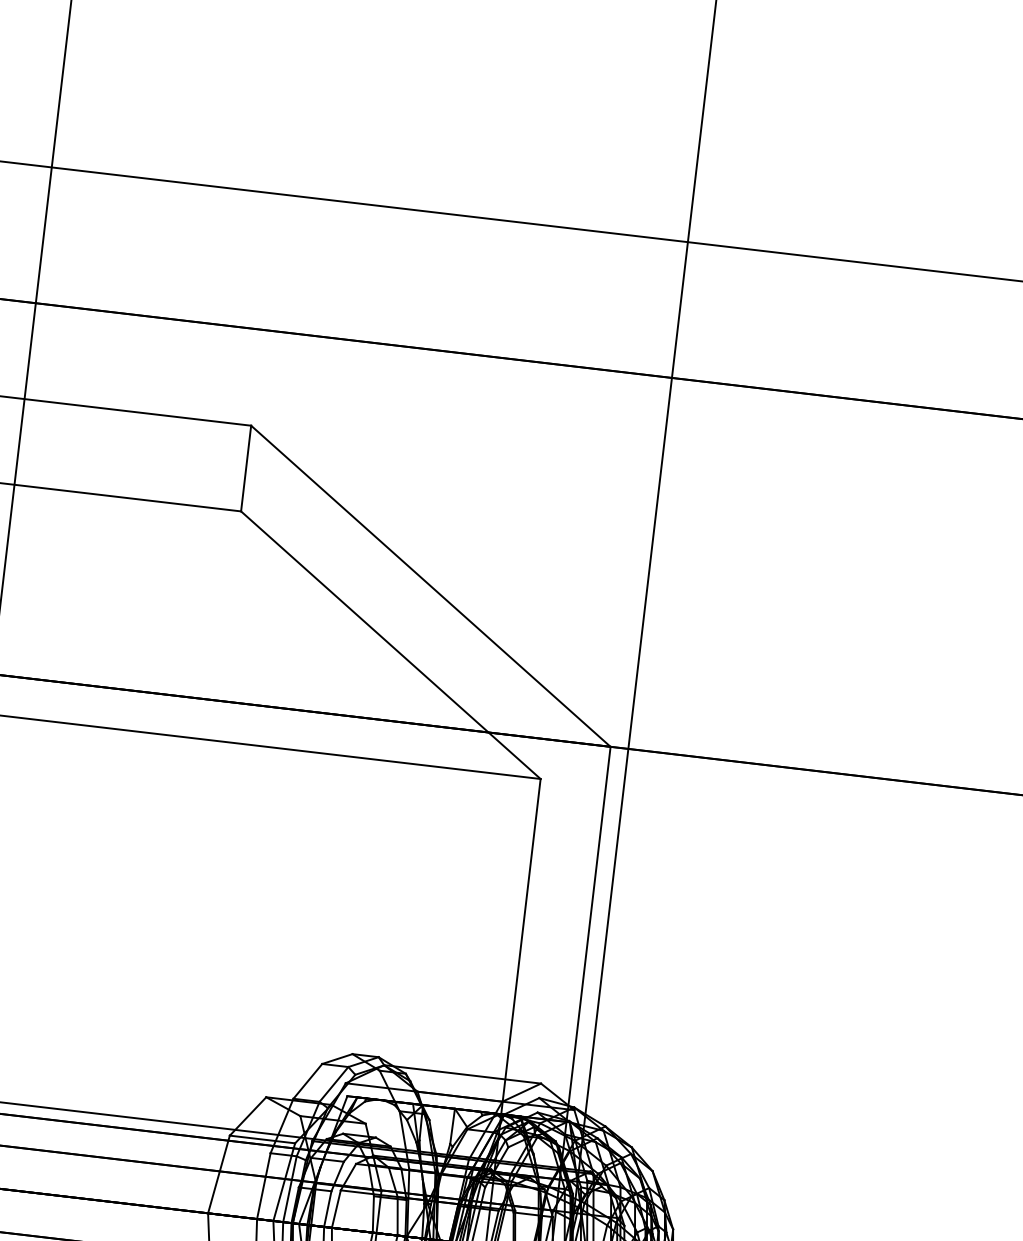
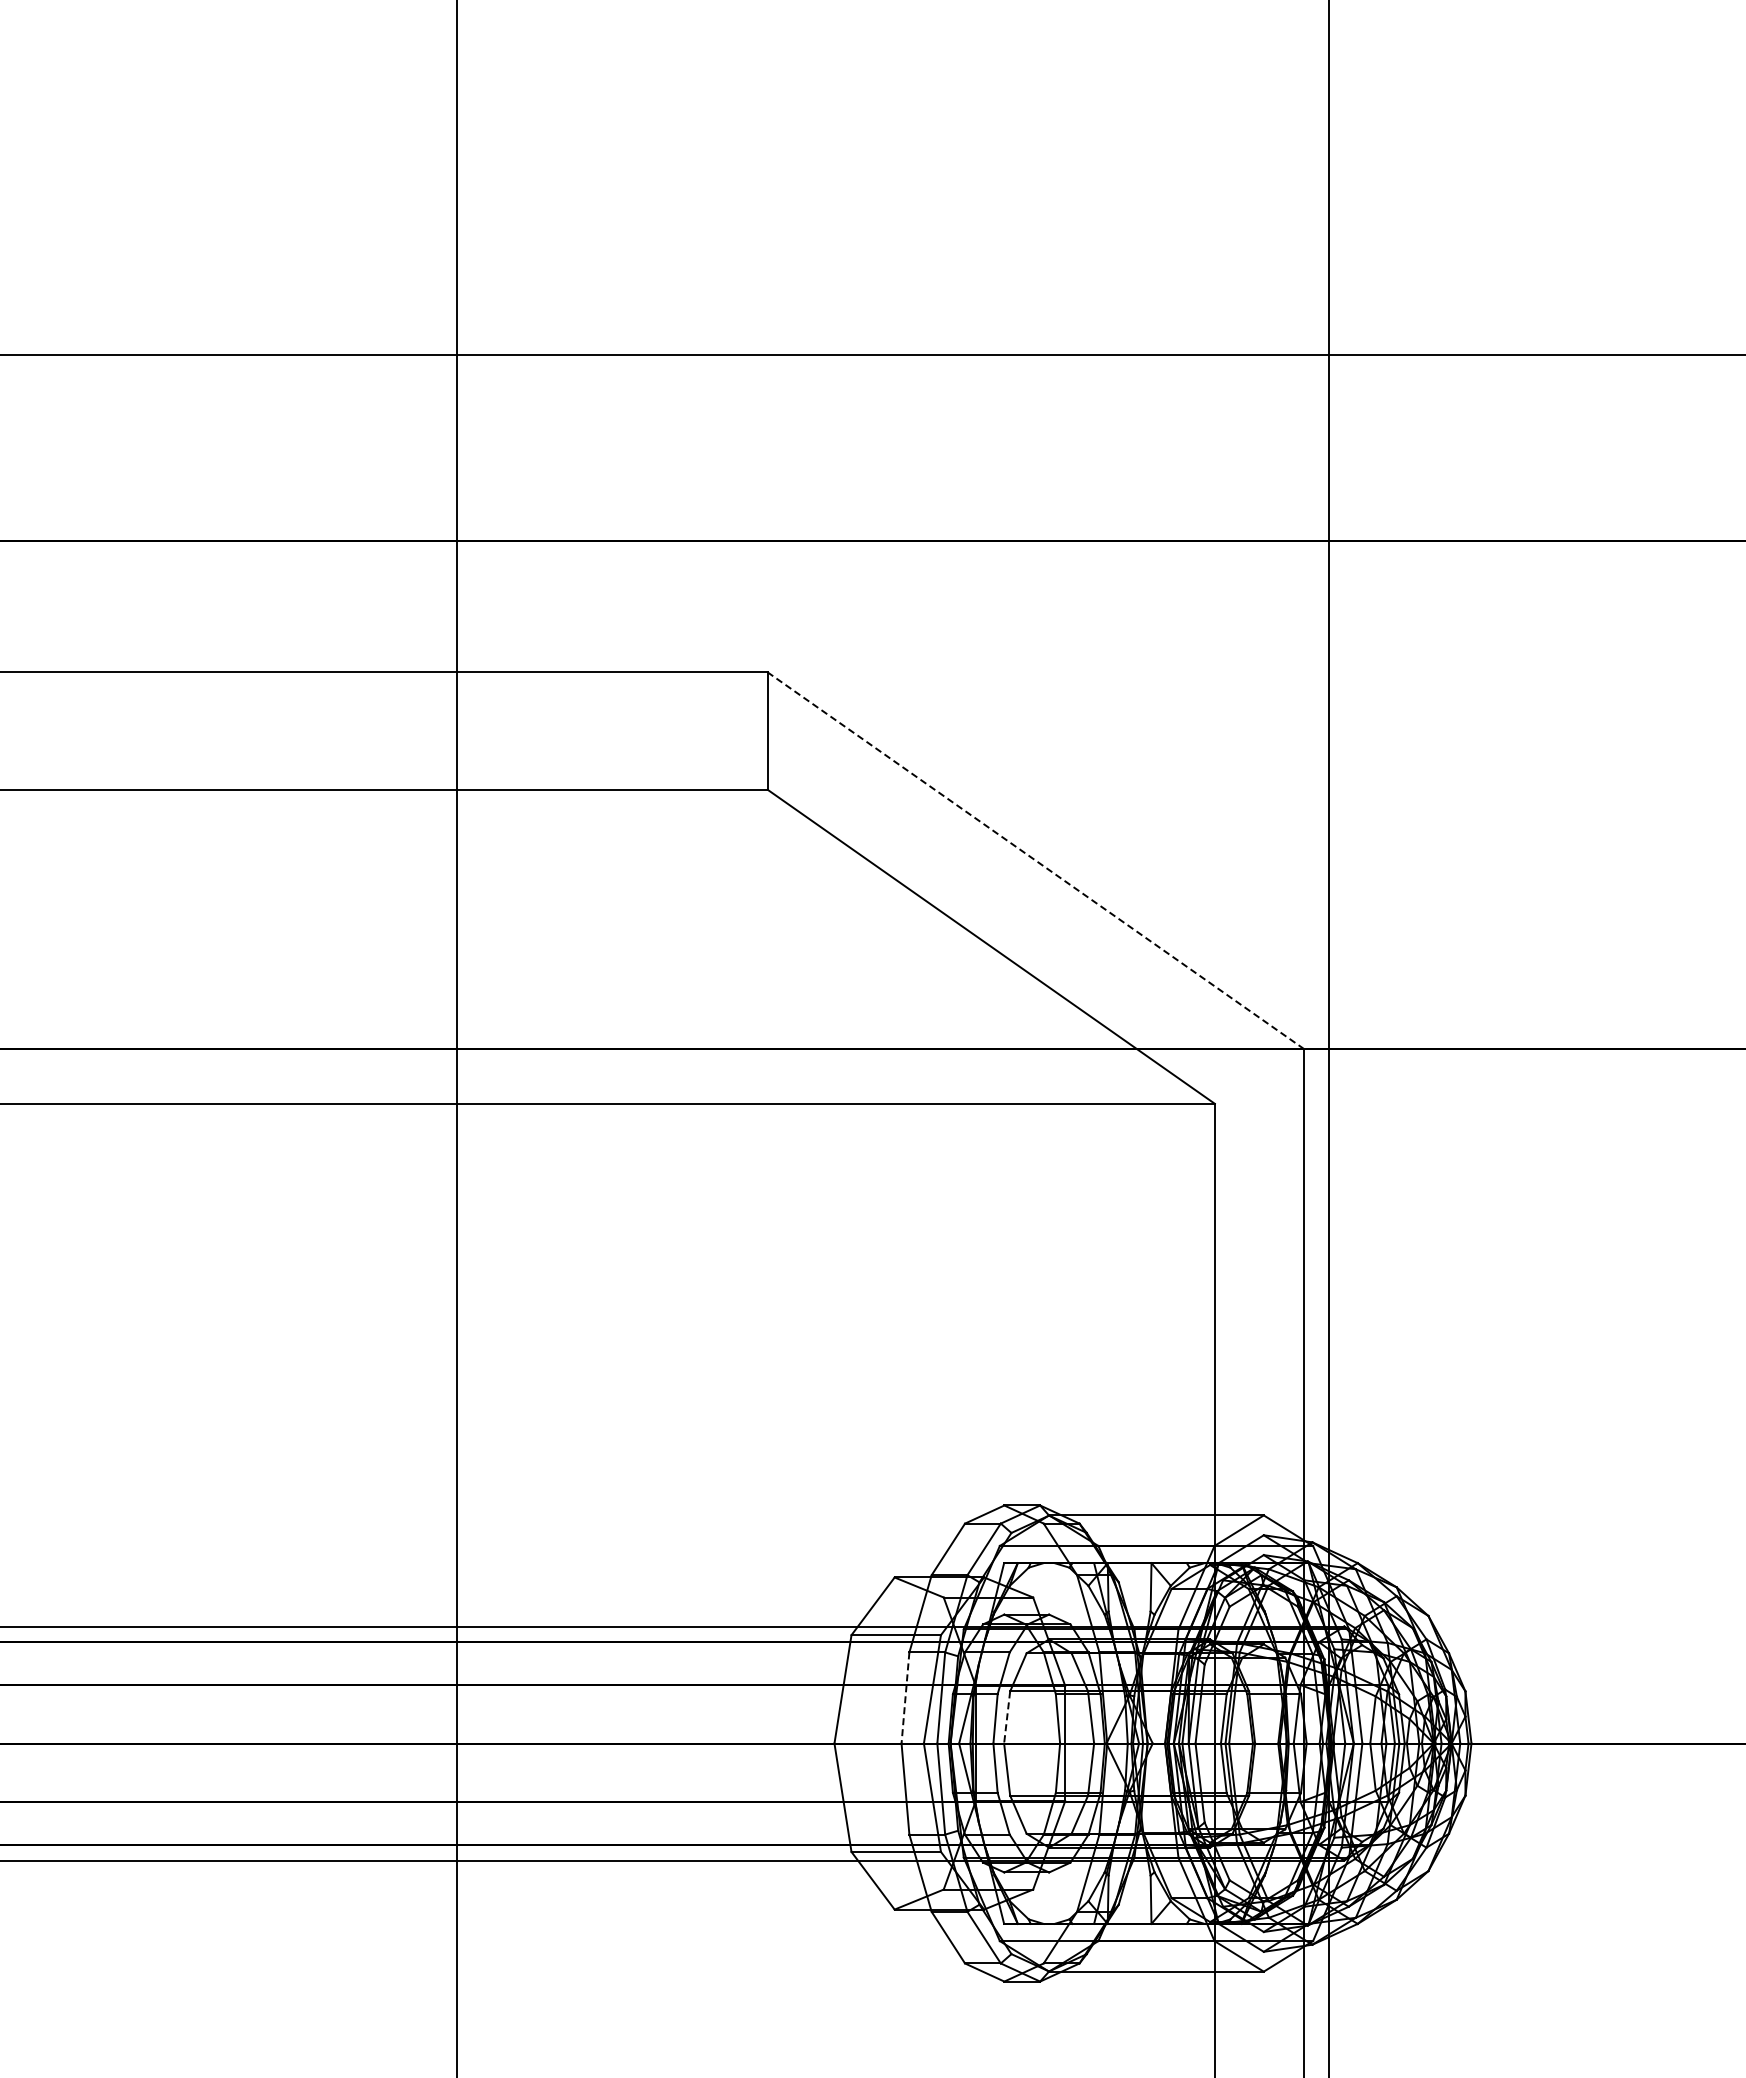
line: (430, 586) -> (1035, 860), solid -> dashed
line: (263, 1185) -> (905, 1697), solid -> dashed
line: (336, 1209) -> (1007, 1717), solid -> dashed

